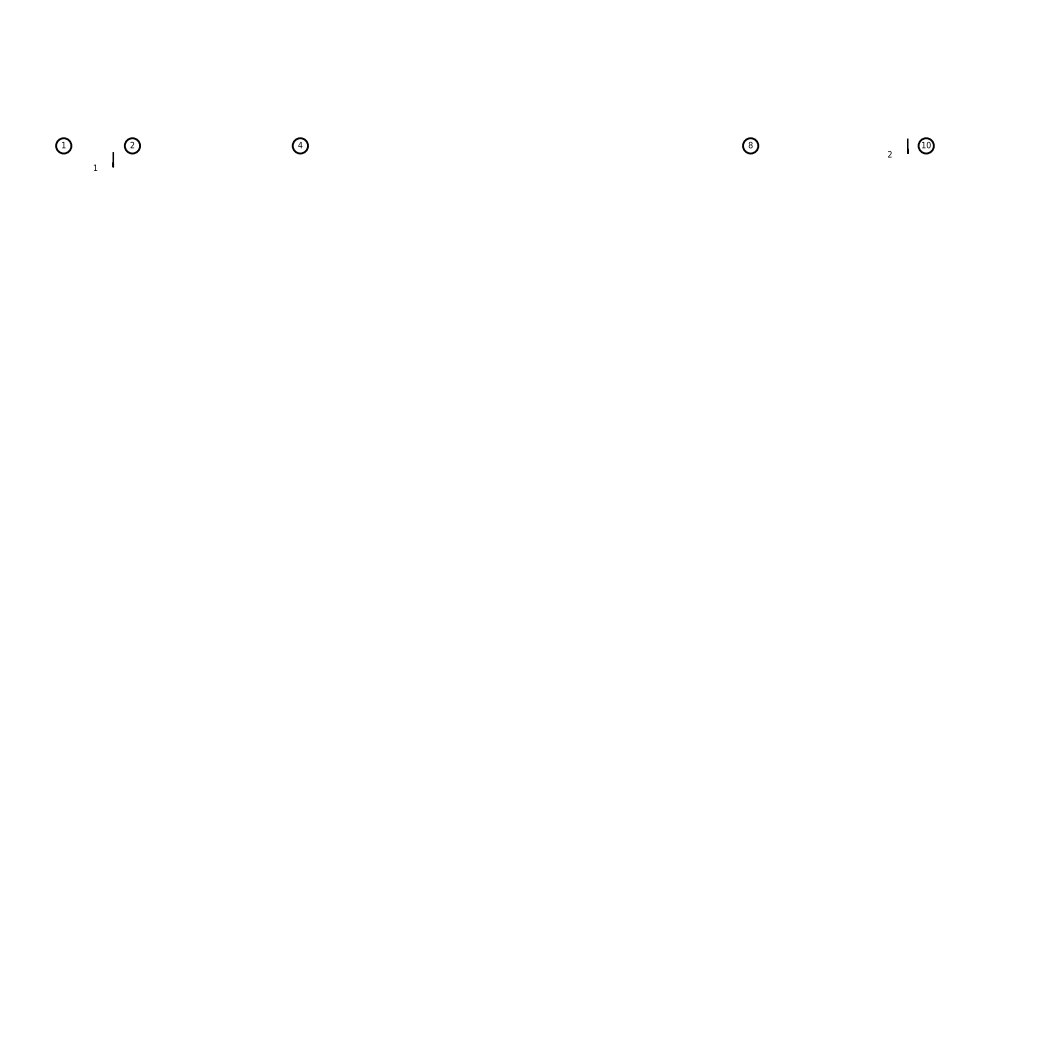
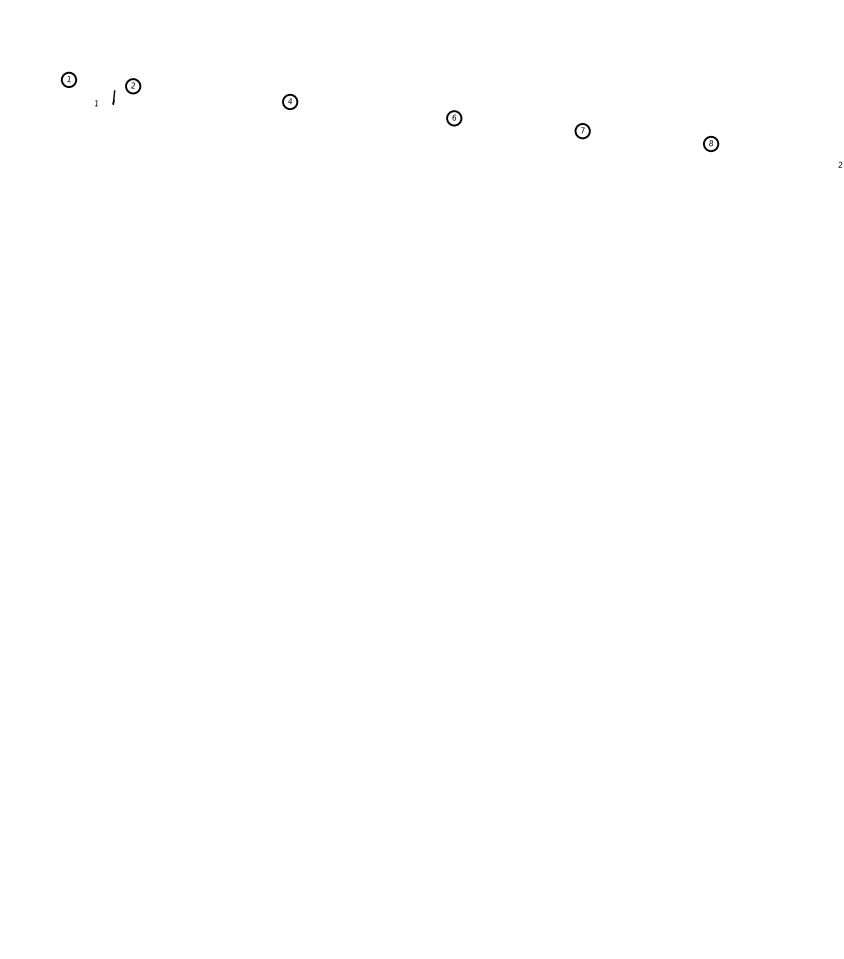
part: (475, 145) -> (453, 117), added
part: (612, 145) -> (581, 130), added

